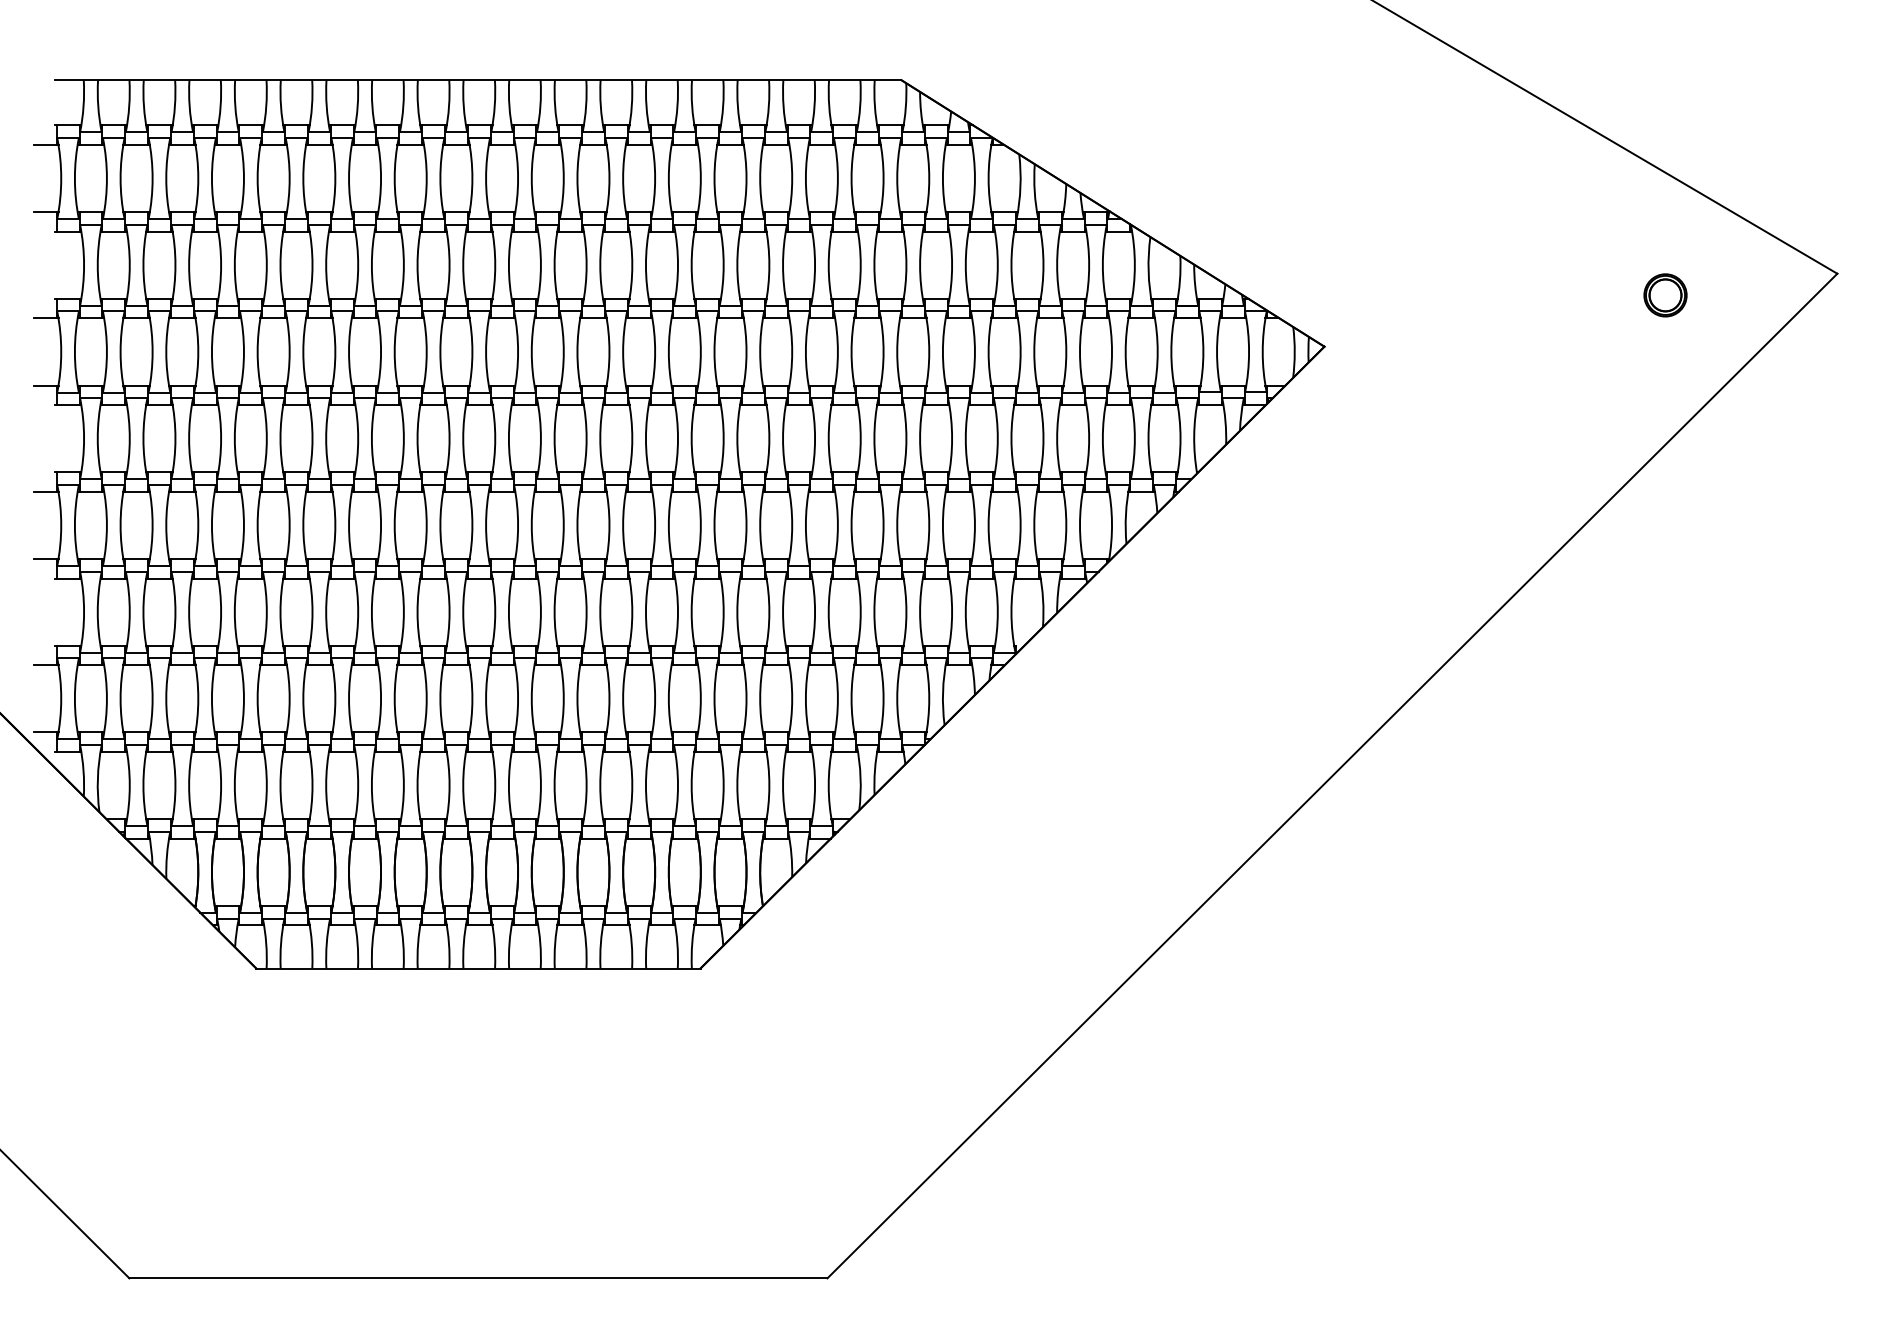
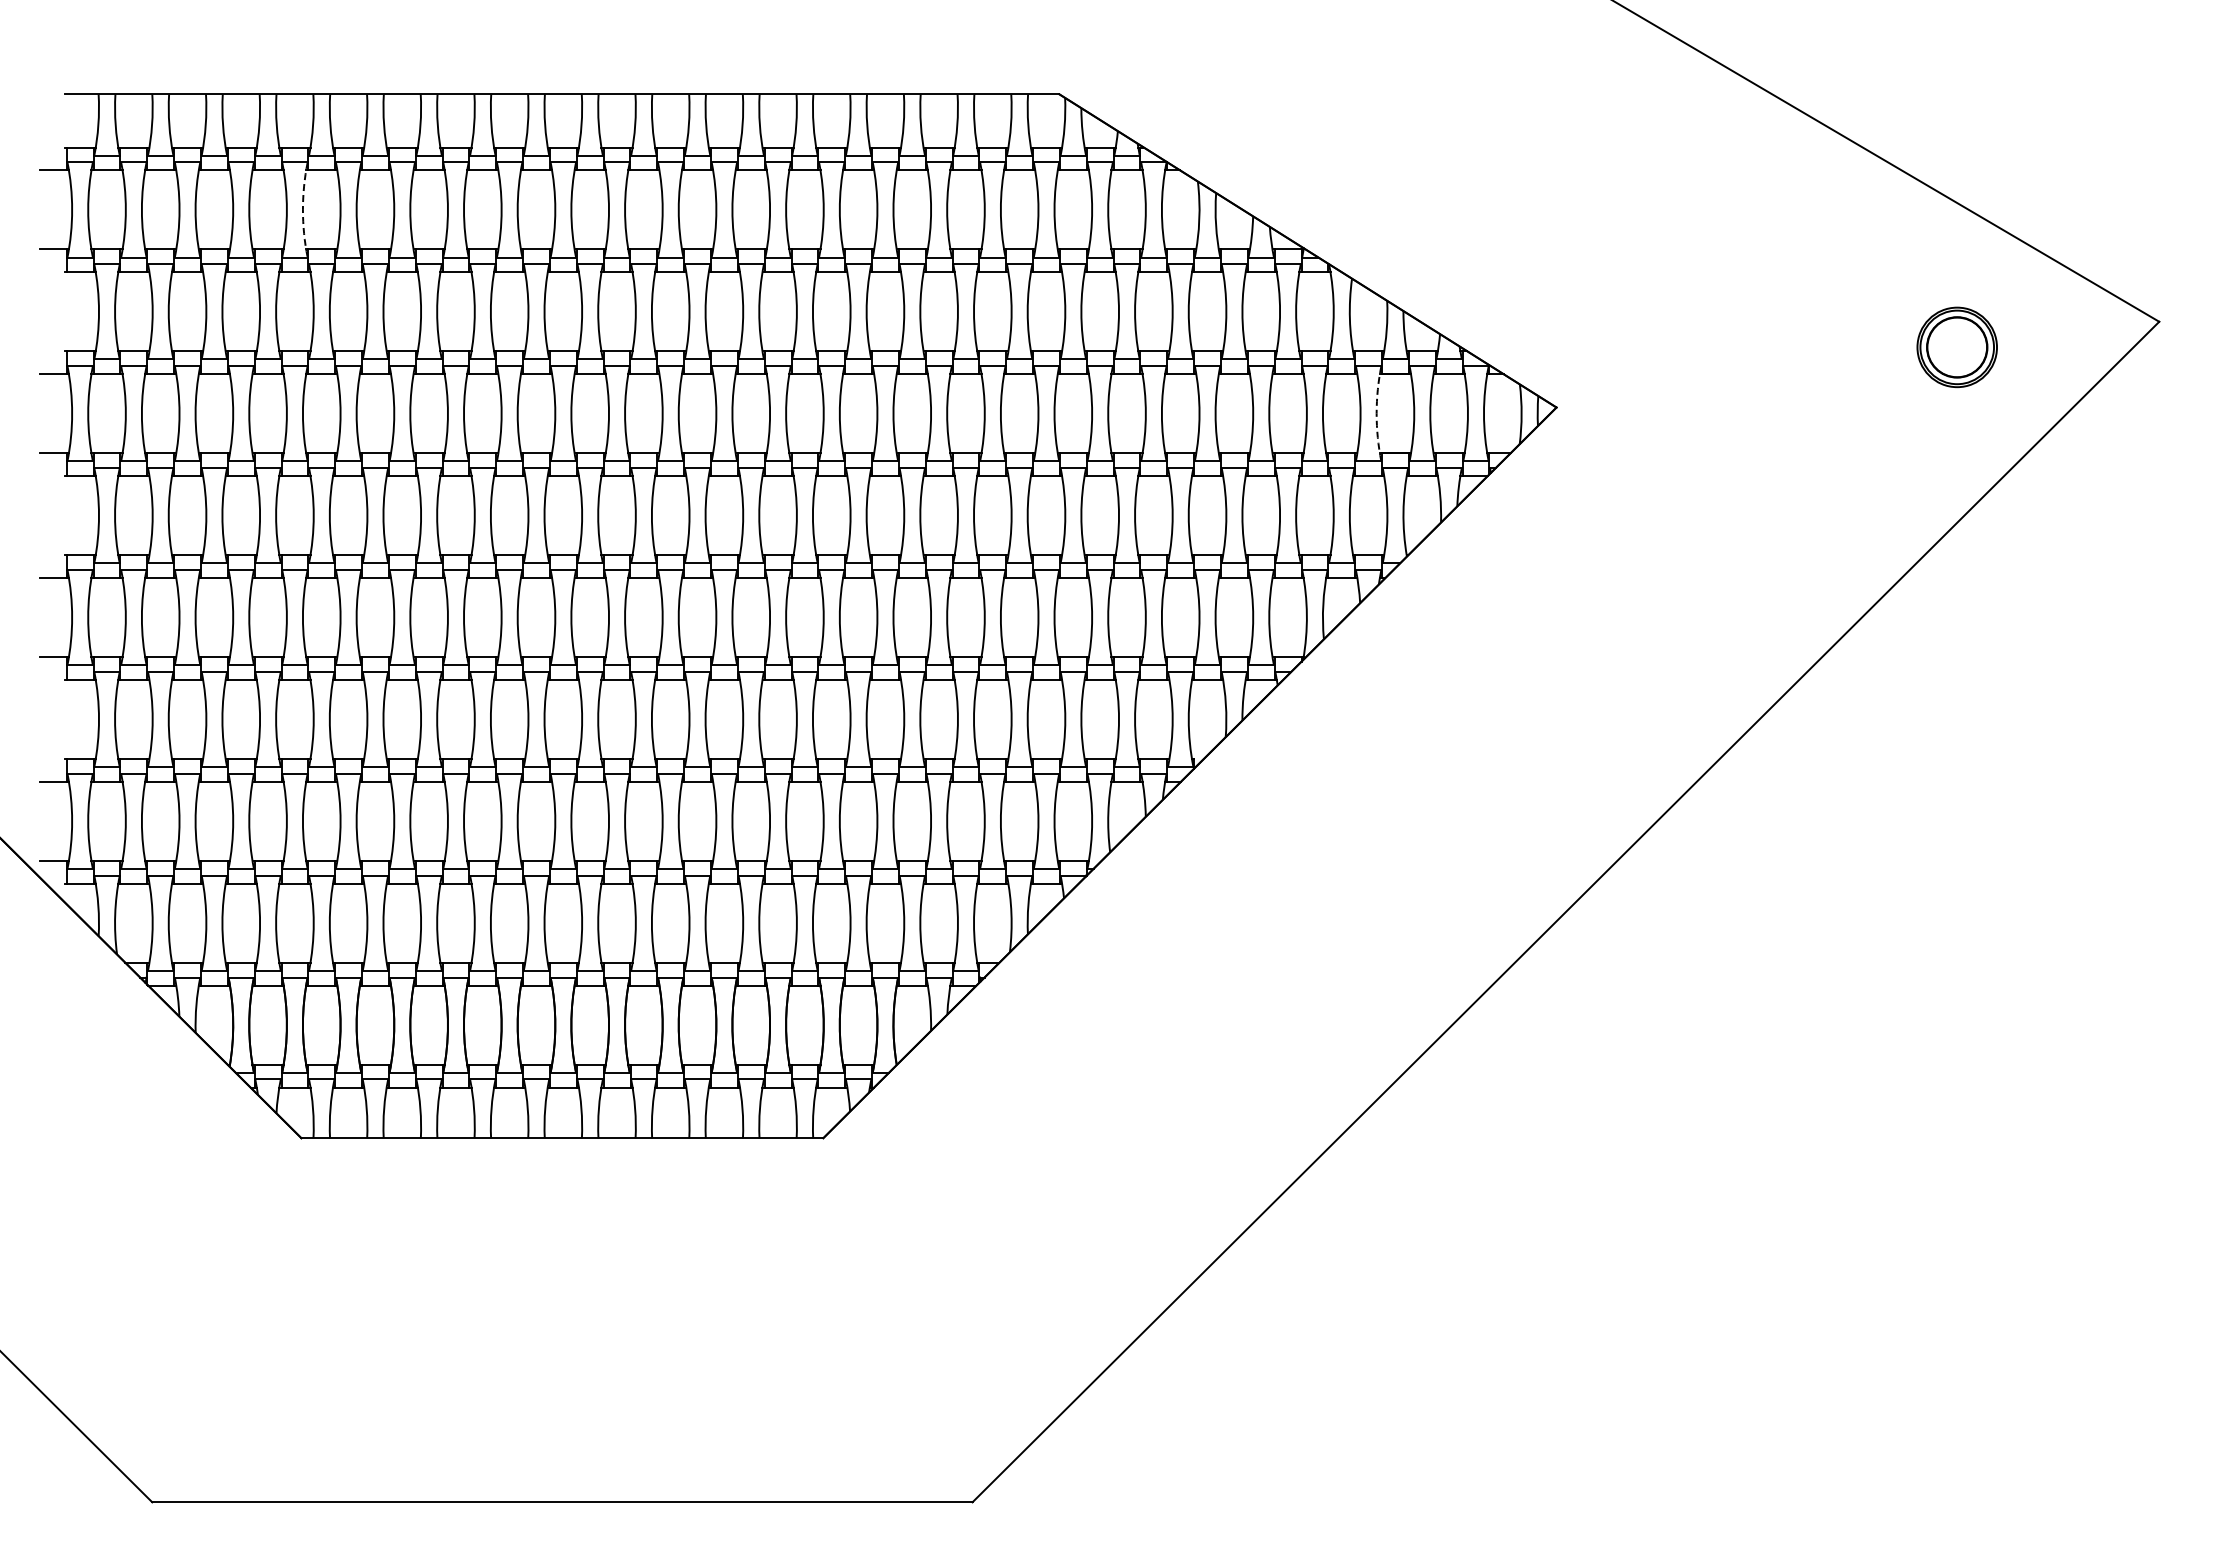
arc: (257, 178) -> (302, 209), solid -> dashed
part: (1665, 294) -> (1957, 346), size x1.6
arc: (1171, 351) -> (1376, 413), solid -> dashed

